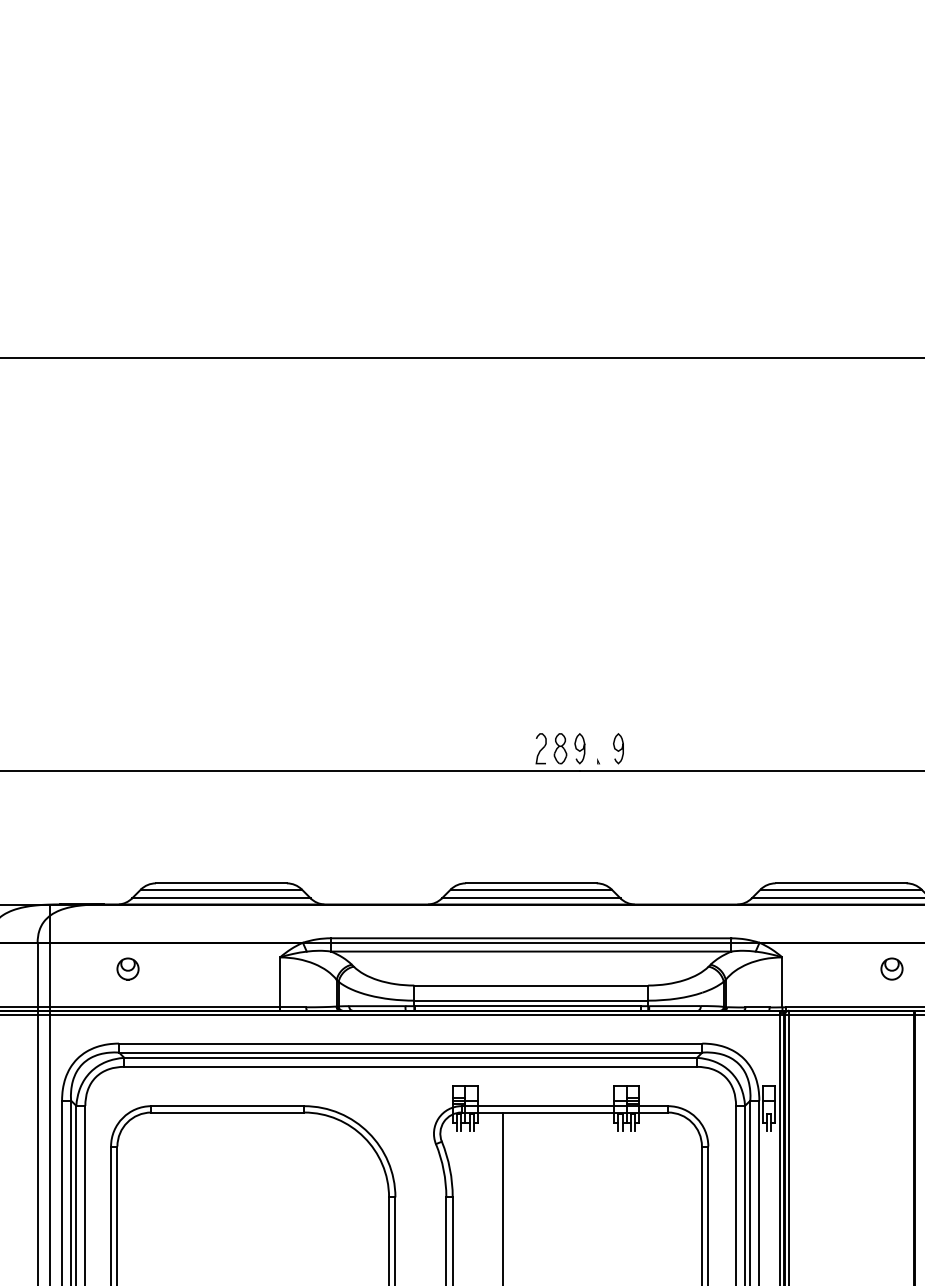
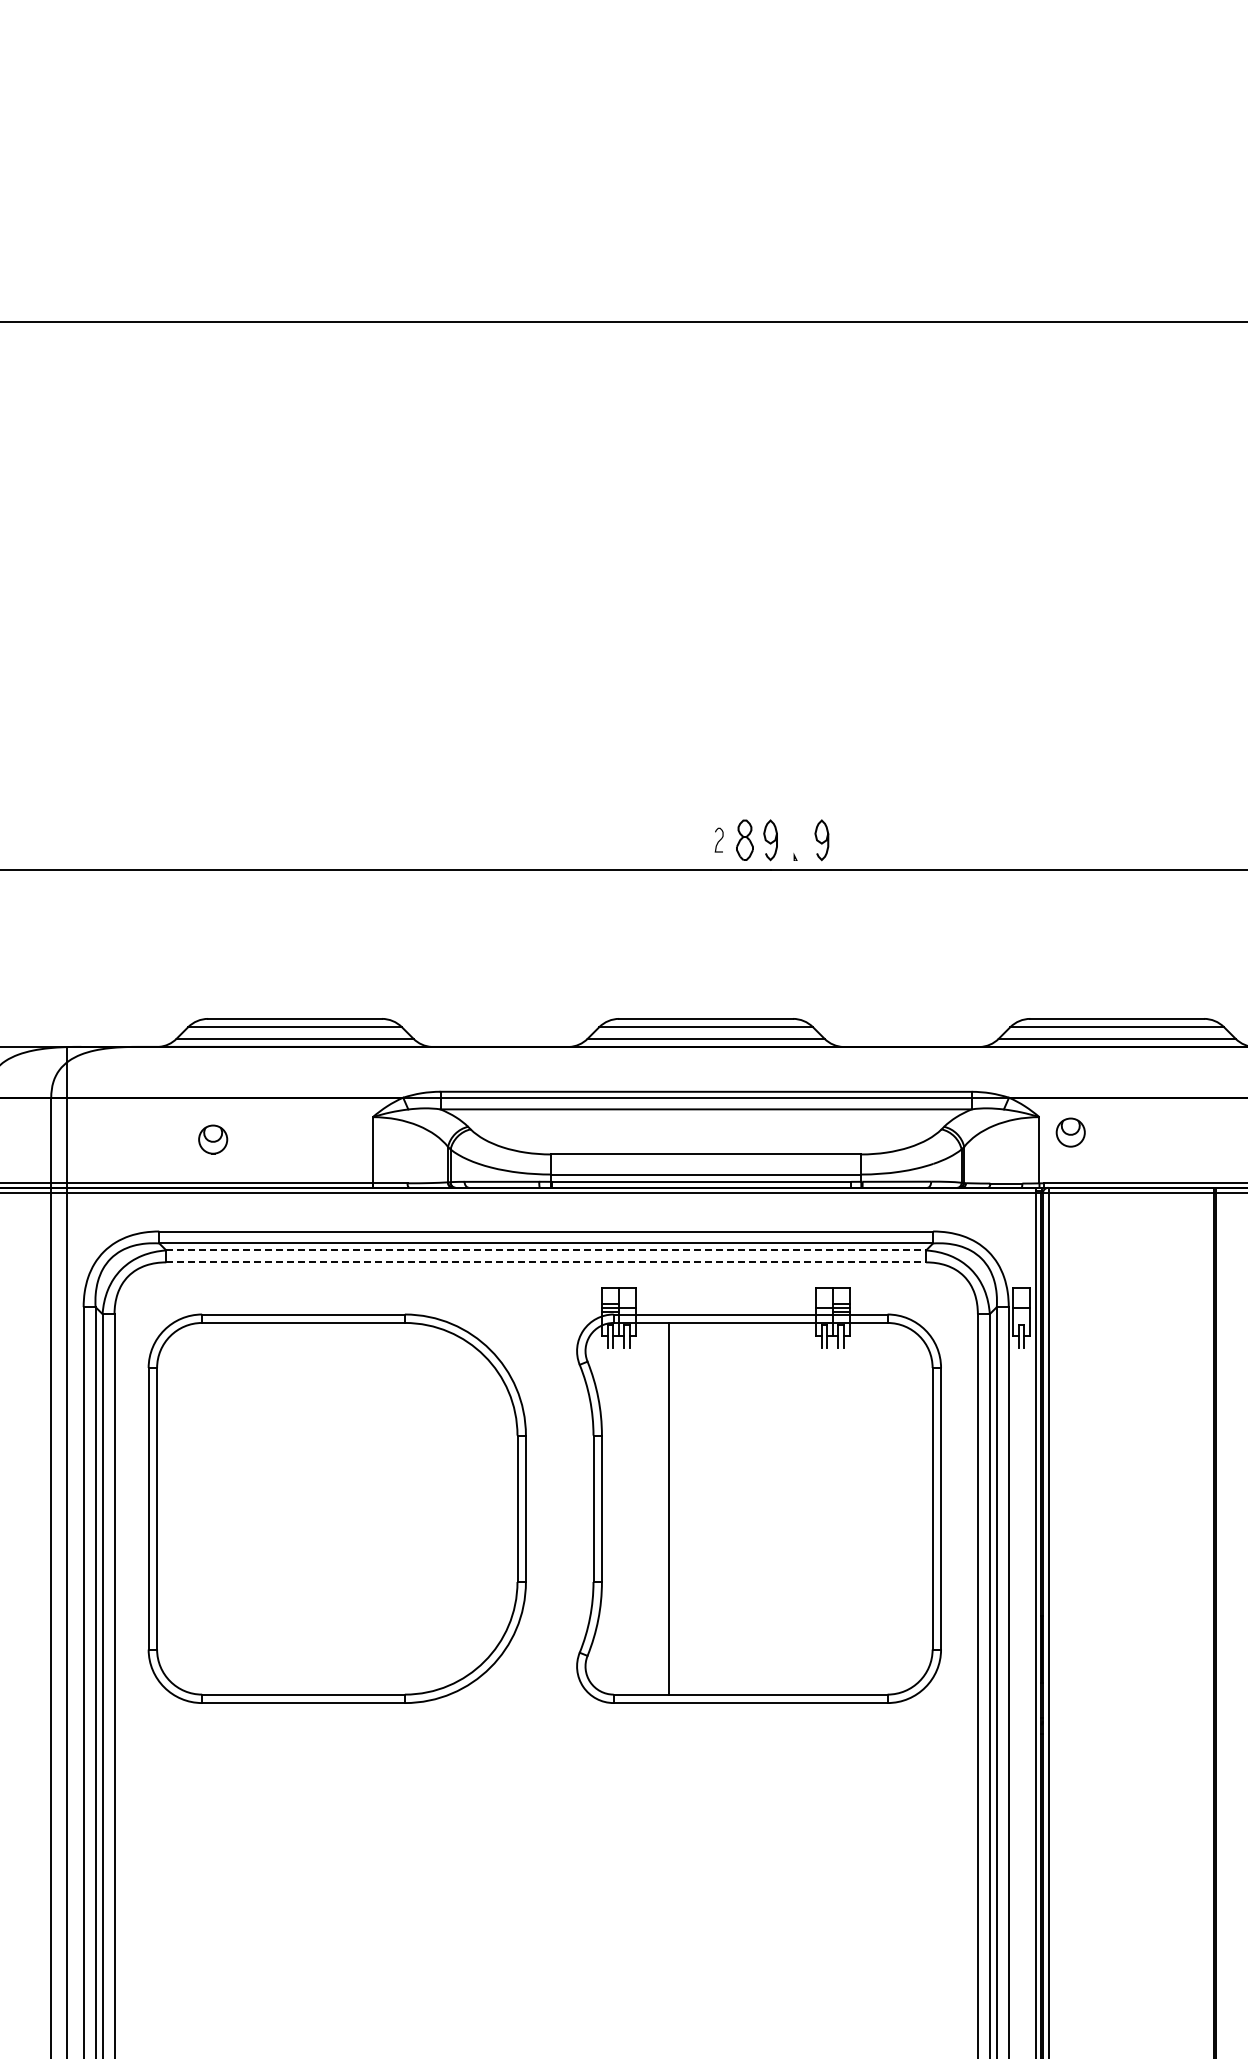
part: (540, 748) -> (718, 839), size x0.6
part: (128, 968) -> (213, 1139), moved
part: (891, 968) -> (1070, 1132), moved
line: (410, 1057) -> (546, 1250), solid -> dashed
line: (410, 1066) -> (546, 1262), solid -> dashed

